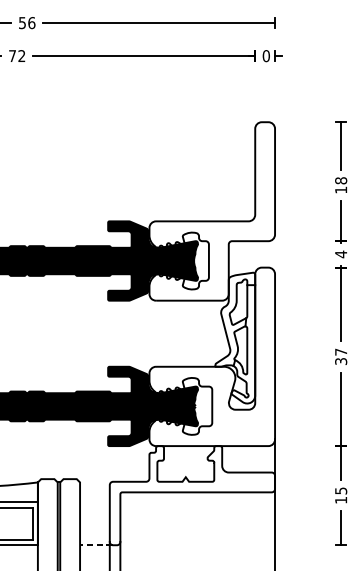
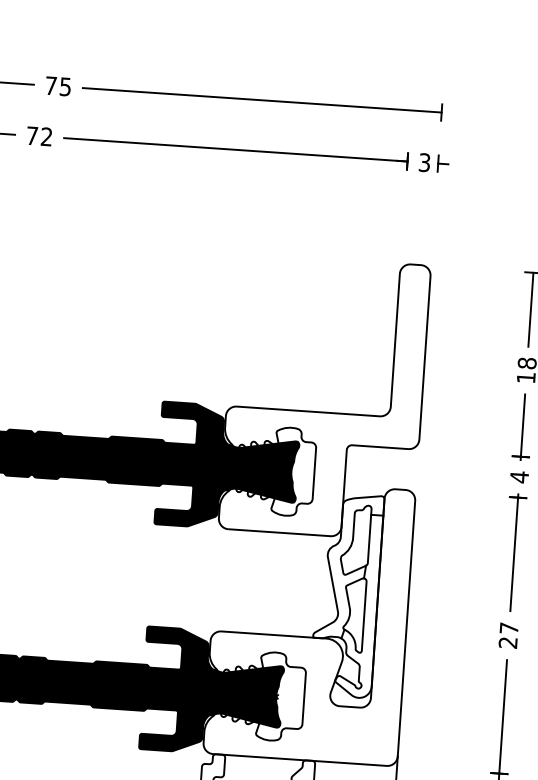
text: (27, 23) -> (58, 87), 56 -> 75
text: (265, 56) -> (423, 163), 0 -> 3
text: (341, 361) -> (508, 642), 37 -> 27

